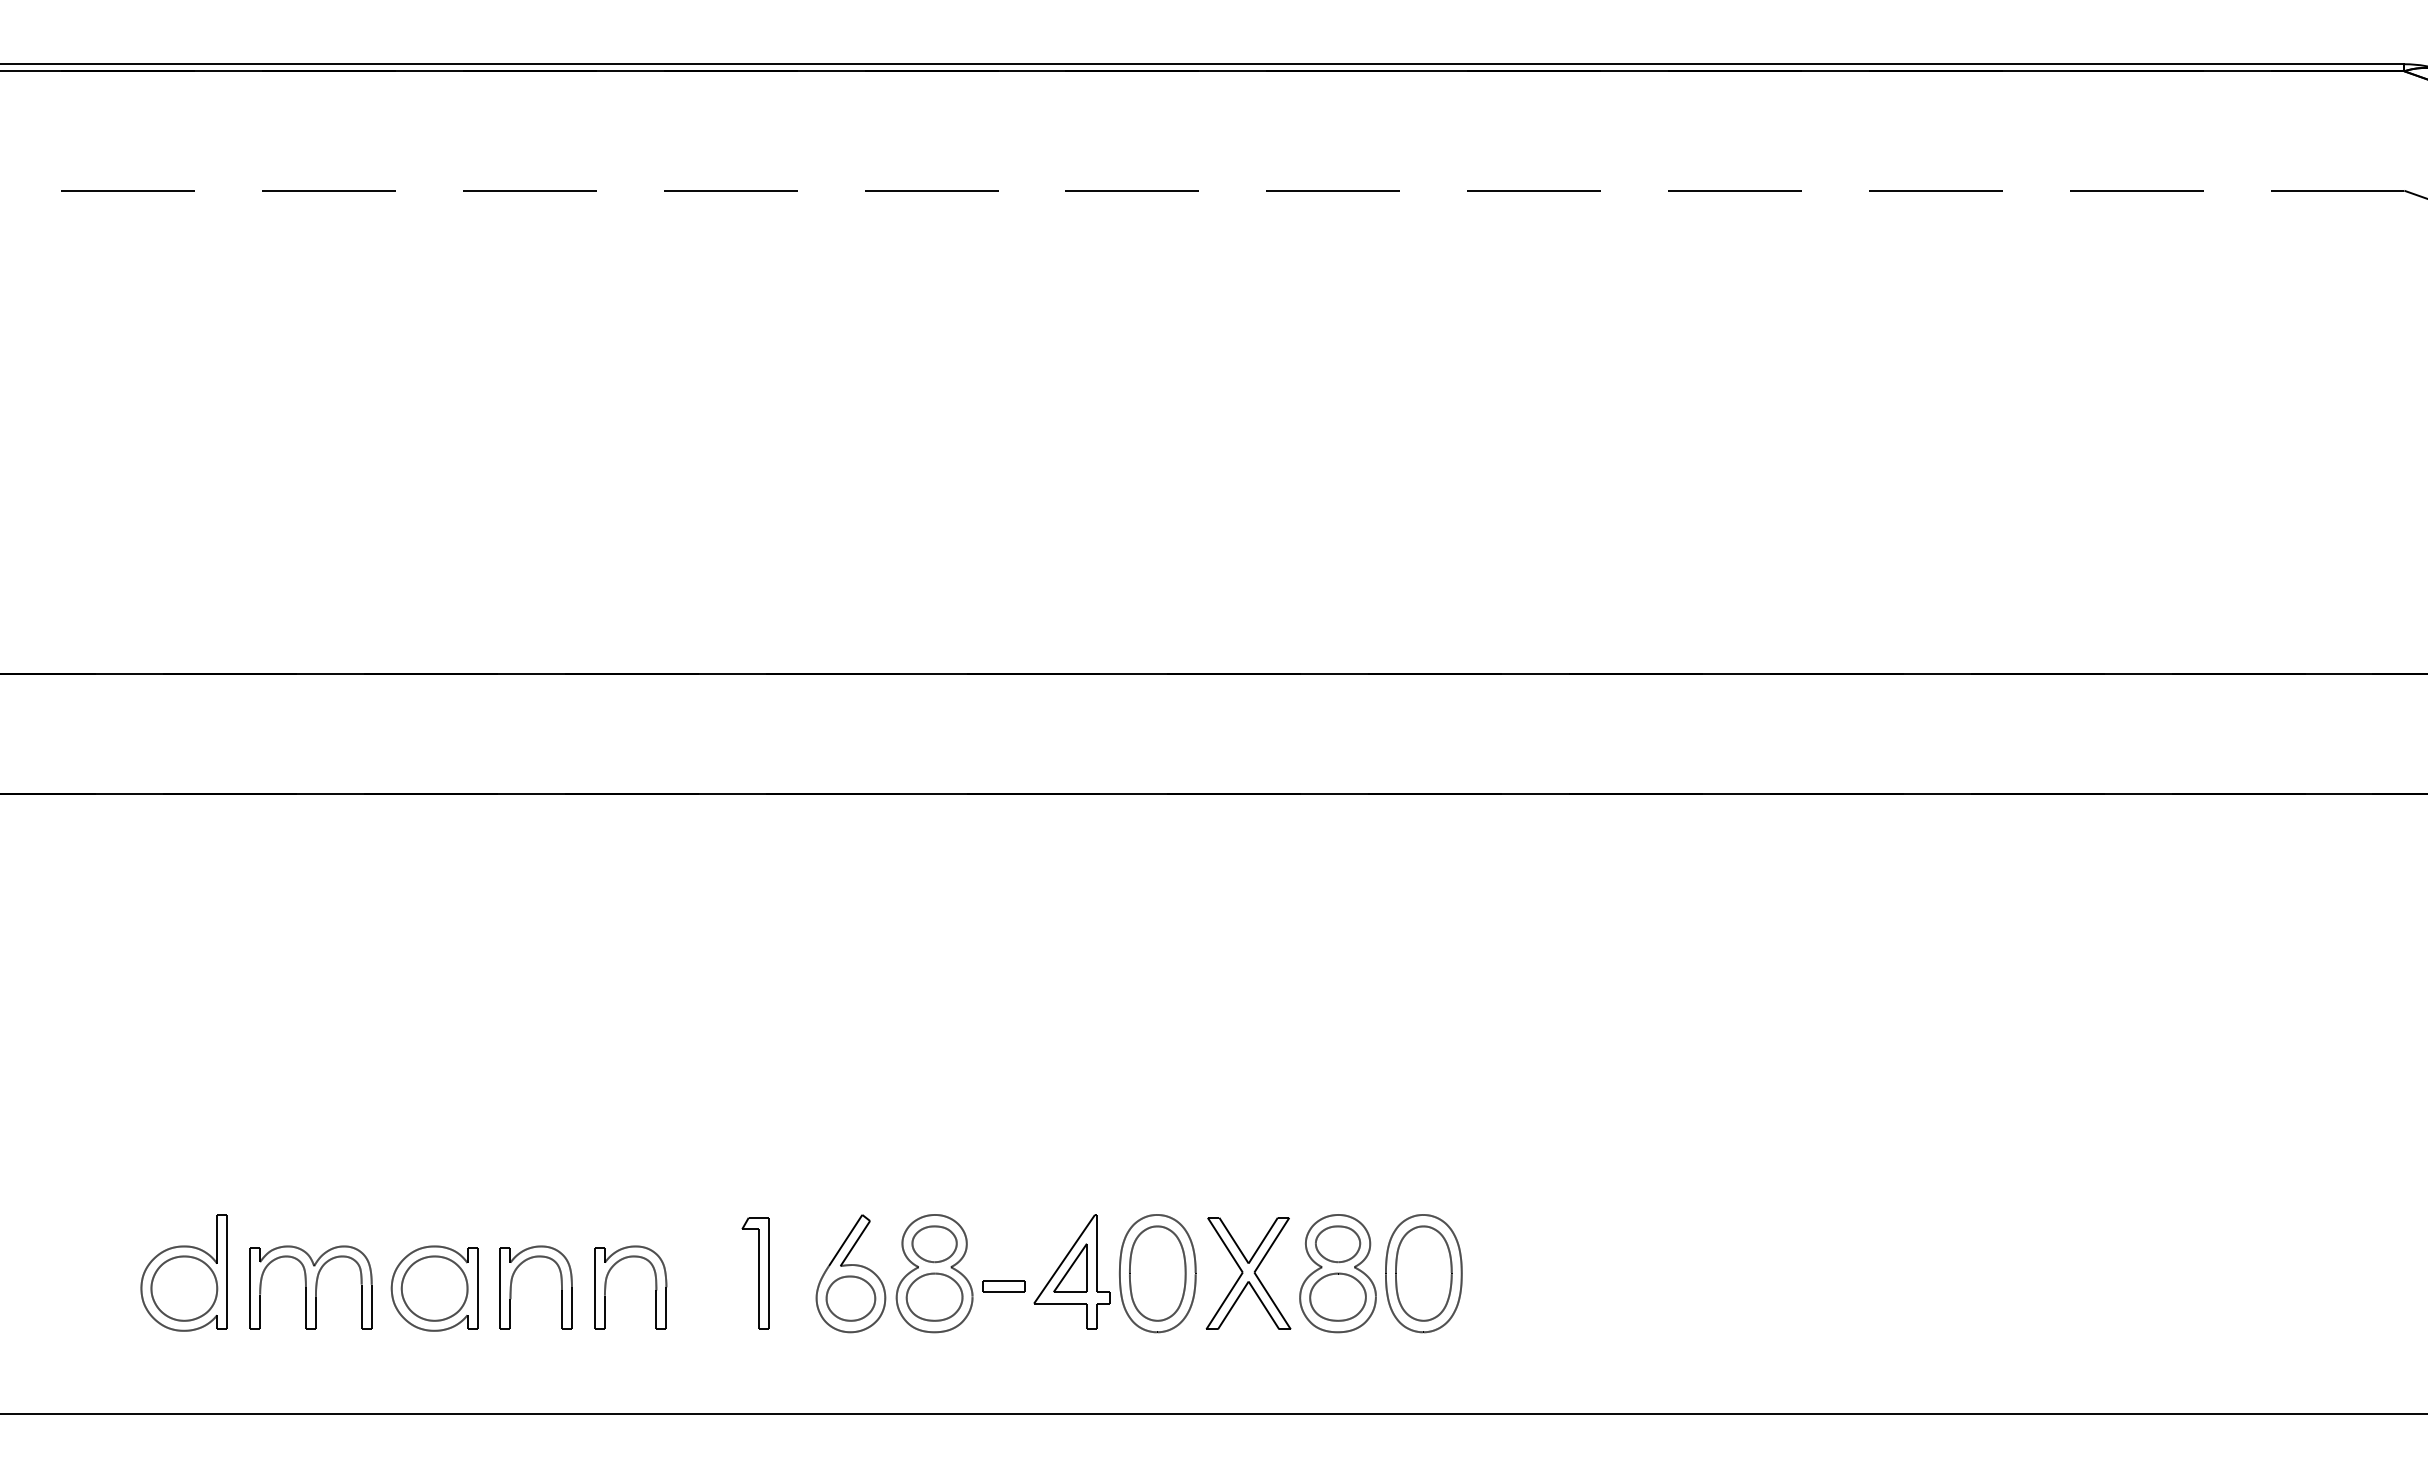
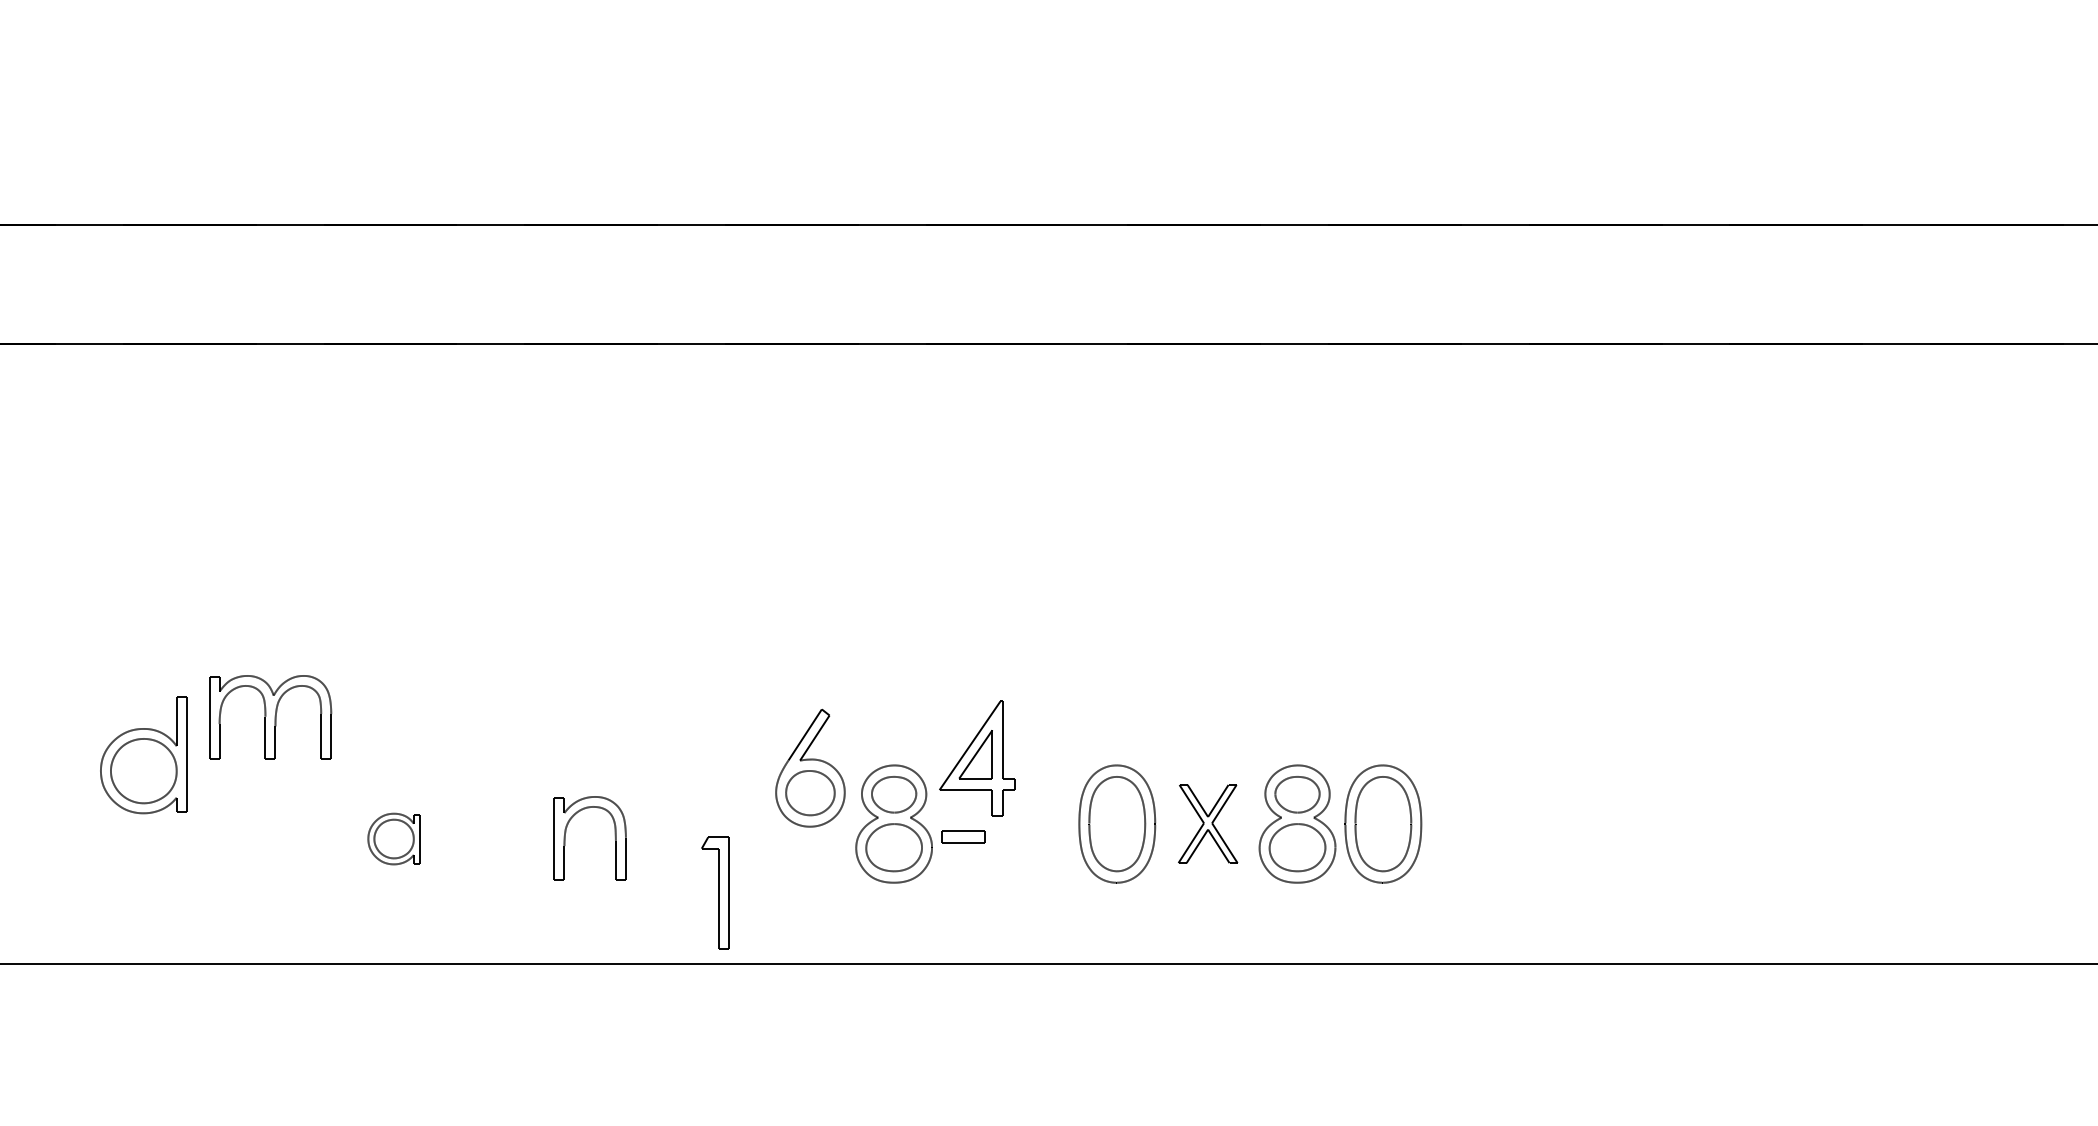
part: (1071, 1271) -> (977, 757), moved
part: (183, 1272) -> (143, 754), moved
part: (755, 1273) -> (715, 892), moved
part: (850, 1273) -> (810, 767), moved
part: (1248, 1273) -> (1208, 823), size x0.7
part: (512, 1282) -> (472, 832), removed
part: (310, 1287) -> (270, 716), moved
part: (434, 1288) -> (394, 838), size x0.6

